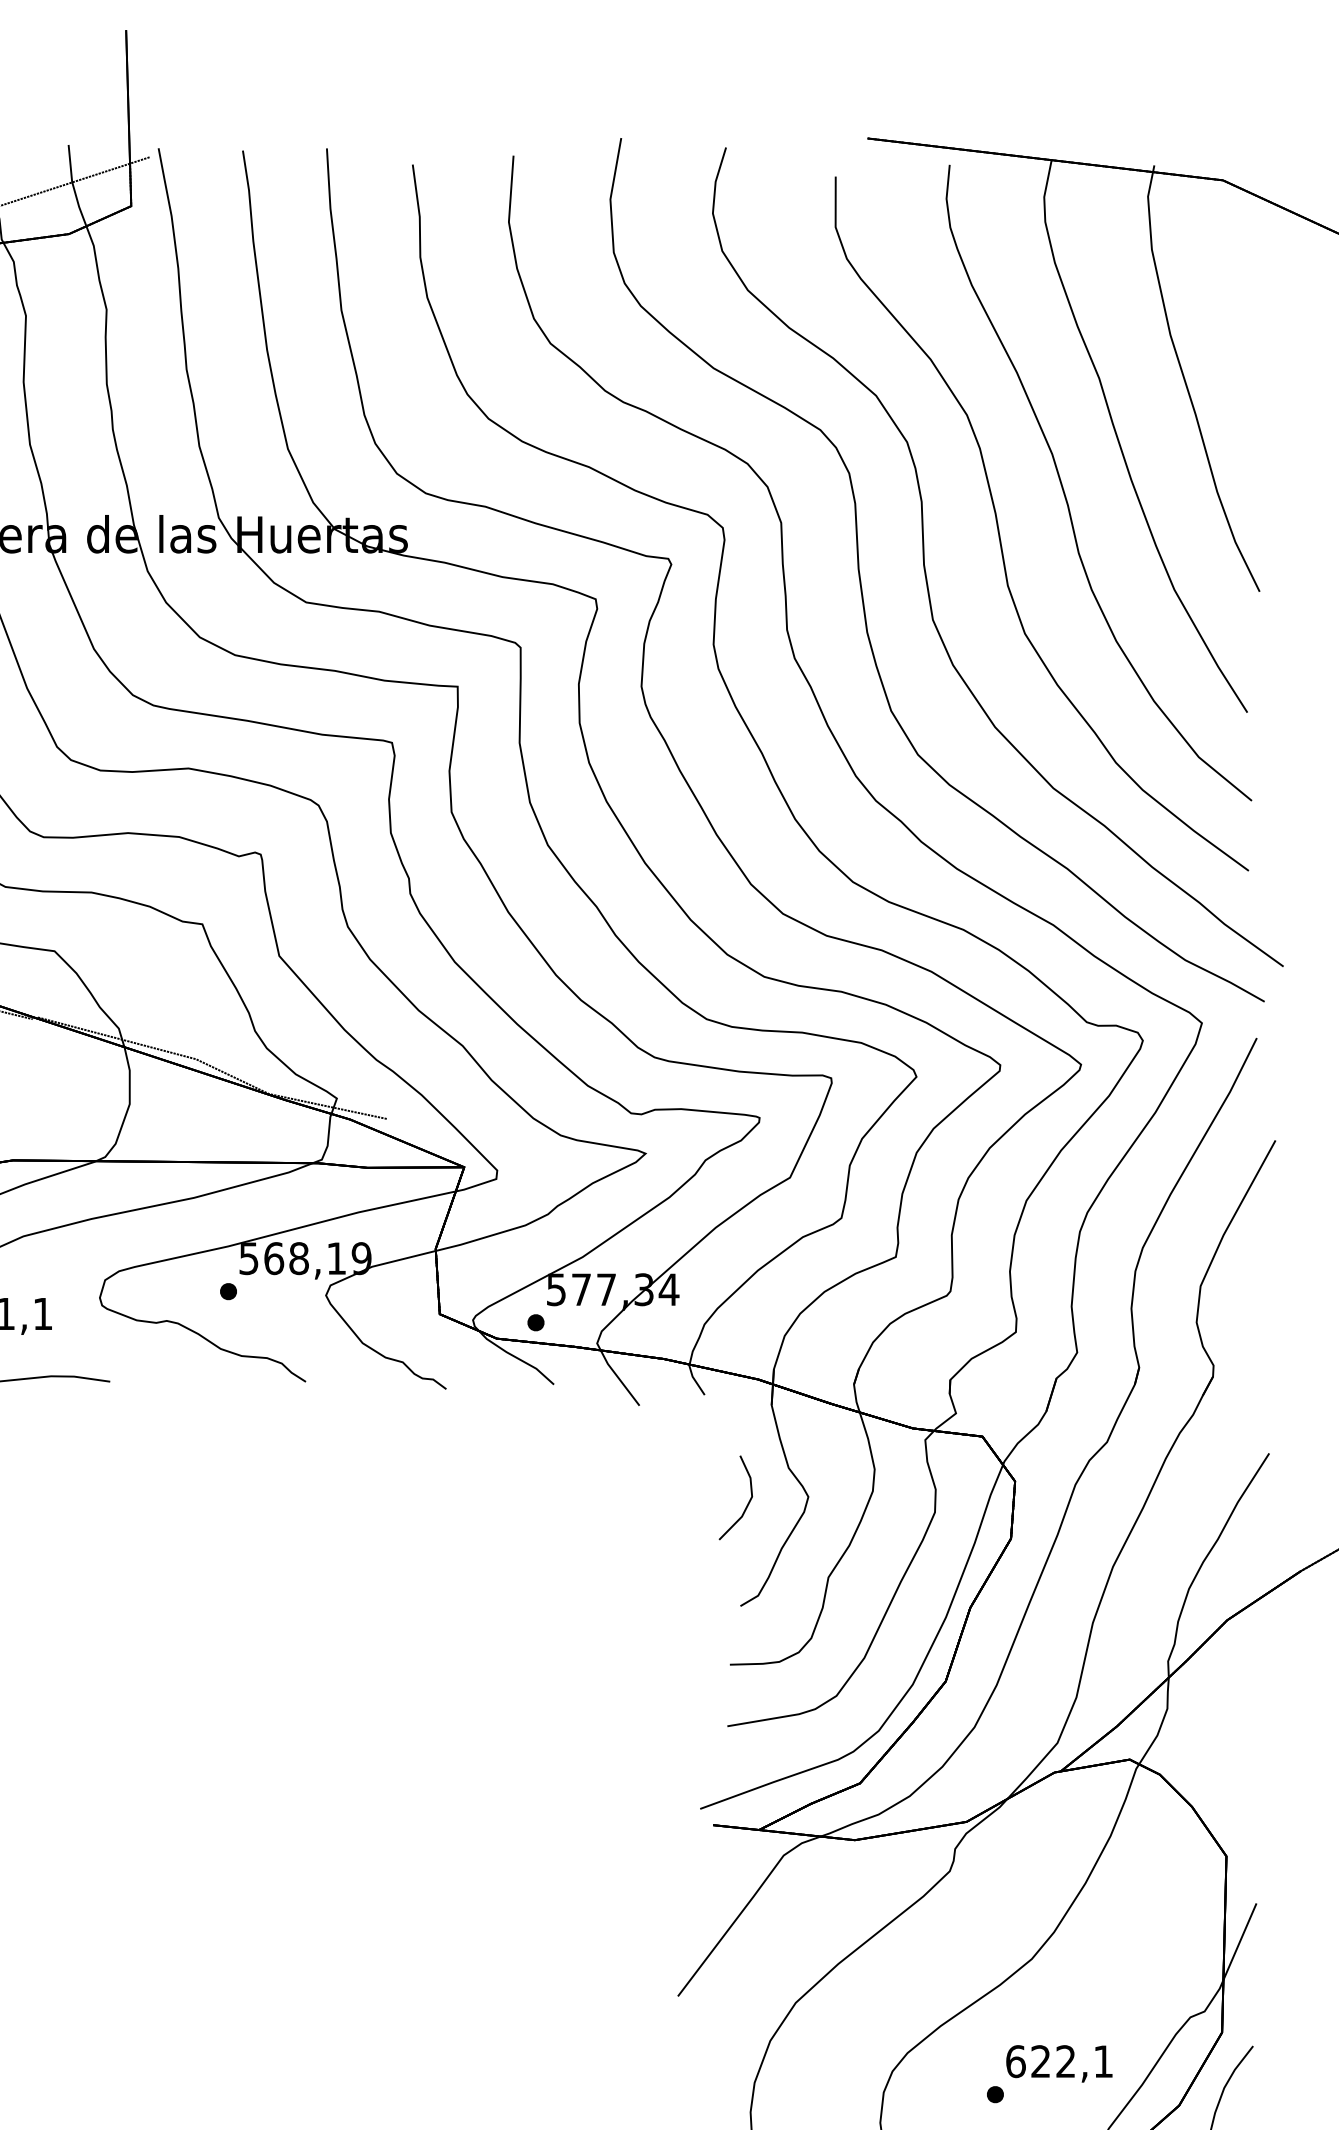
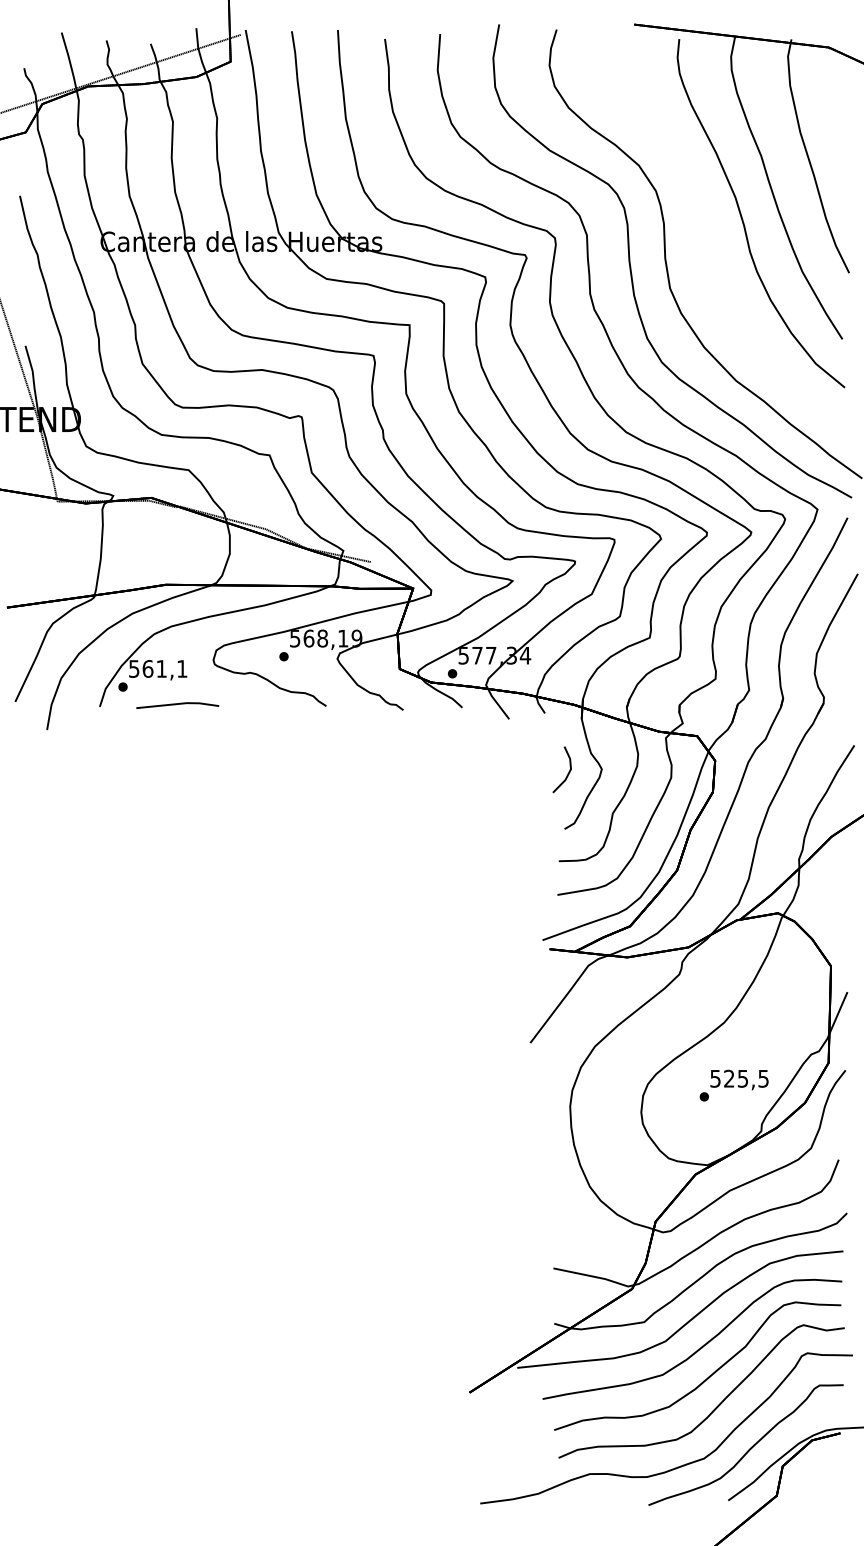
part: (1001, 532) -> (707, 240), removed
text: (1059, 2061) -> (739, 1078), 622,1 -> 525,5

